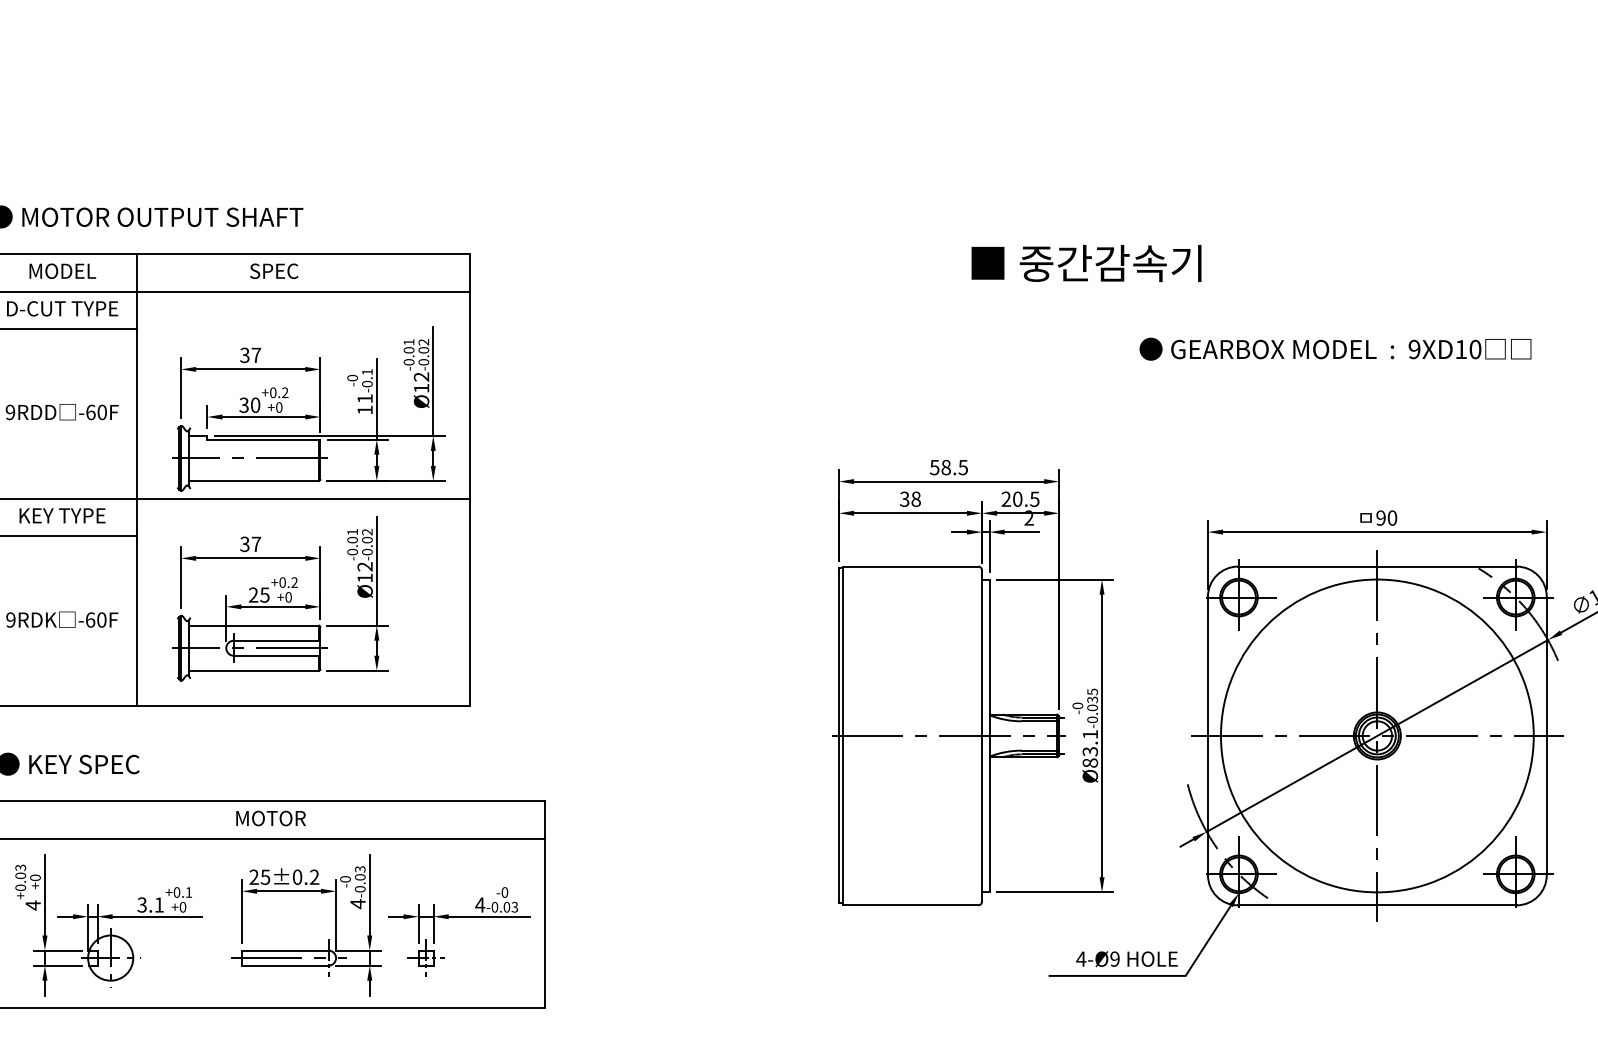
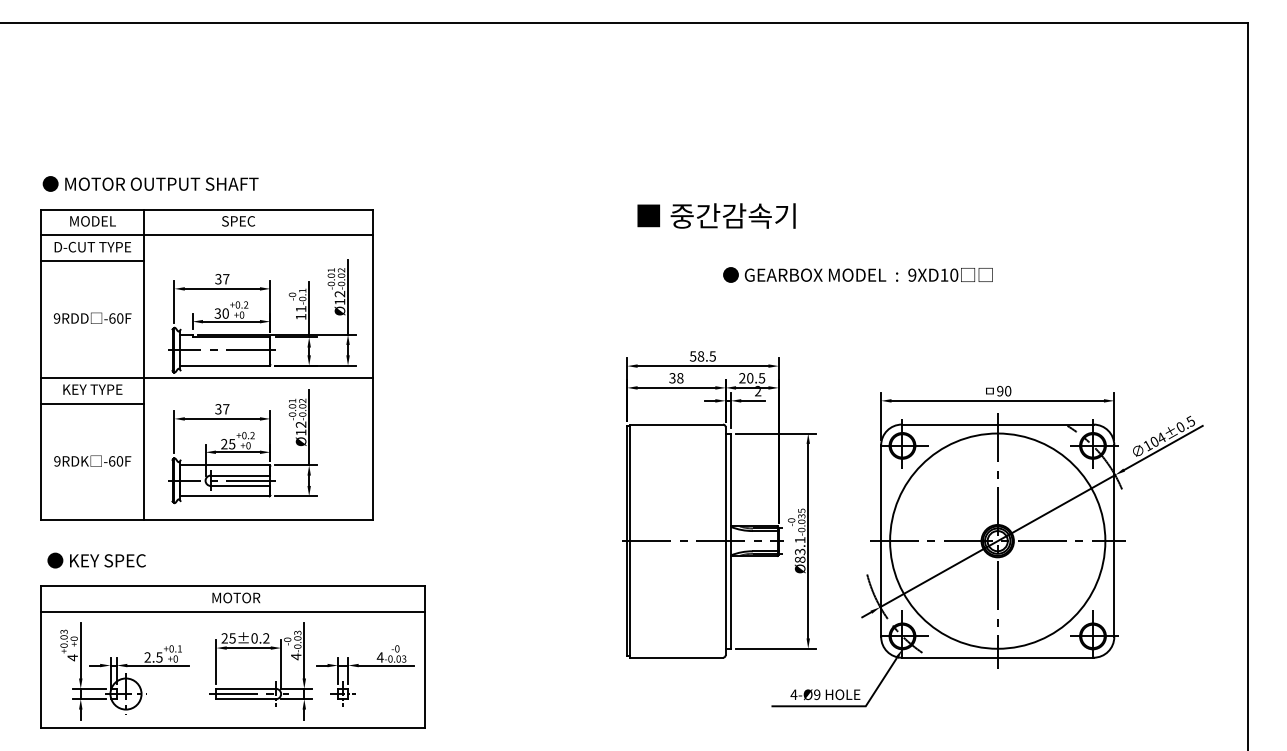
text: (1086, 262) -> (716, 215), moved
text: (1334, 348) -> (857, 274), moved
text: (150, 905) -> (153, 657), 3.1 -> 2.5

